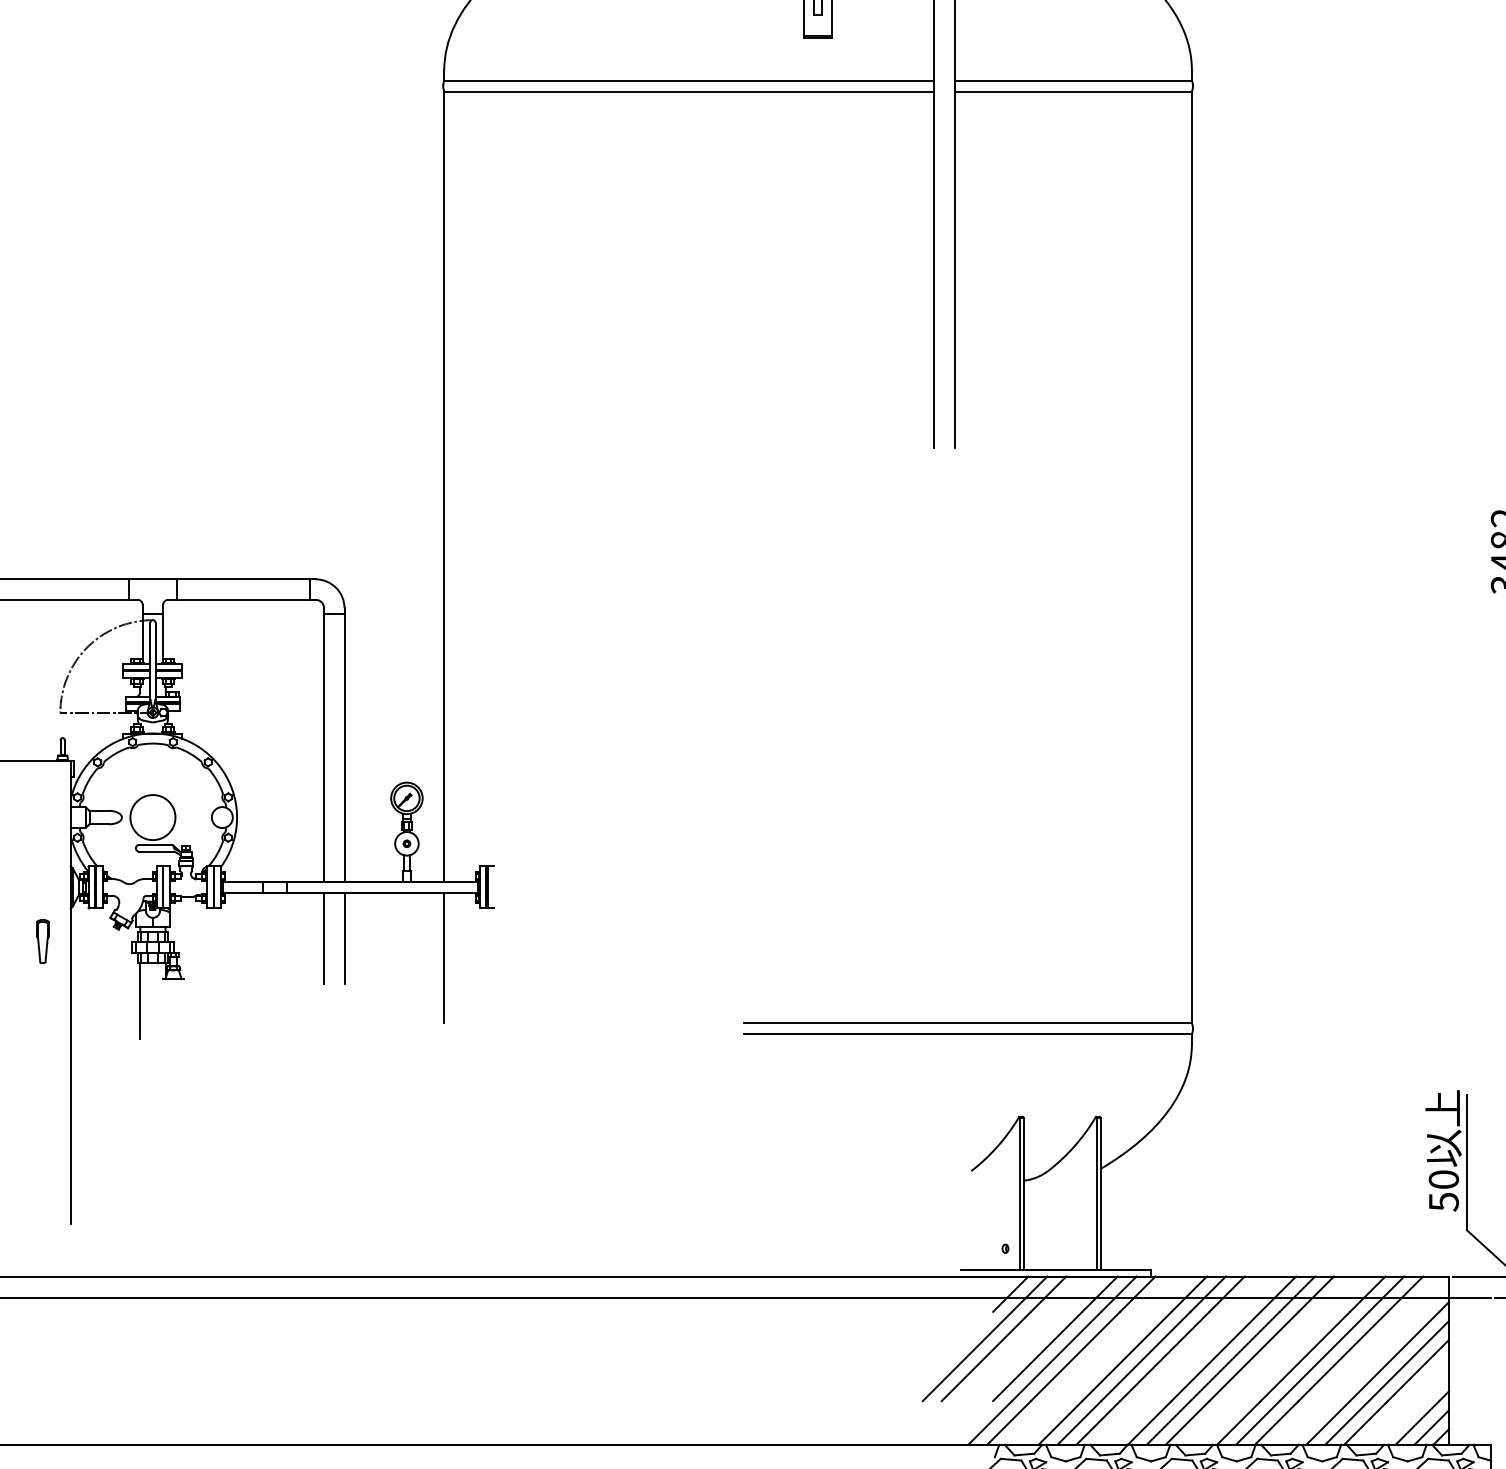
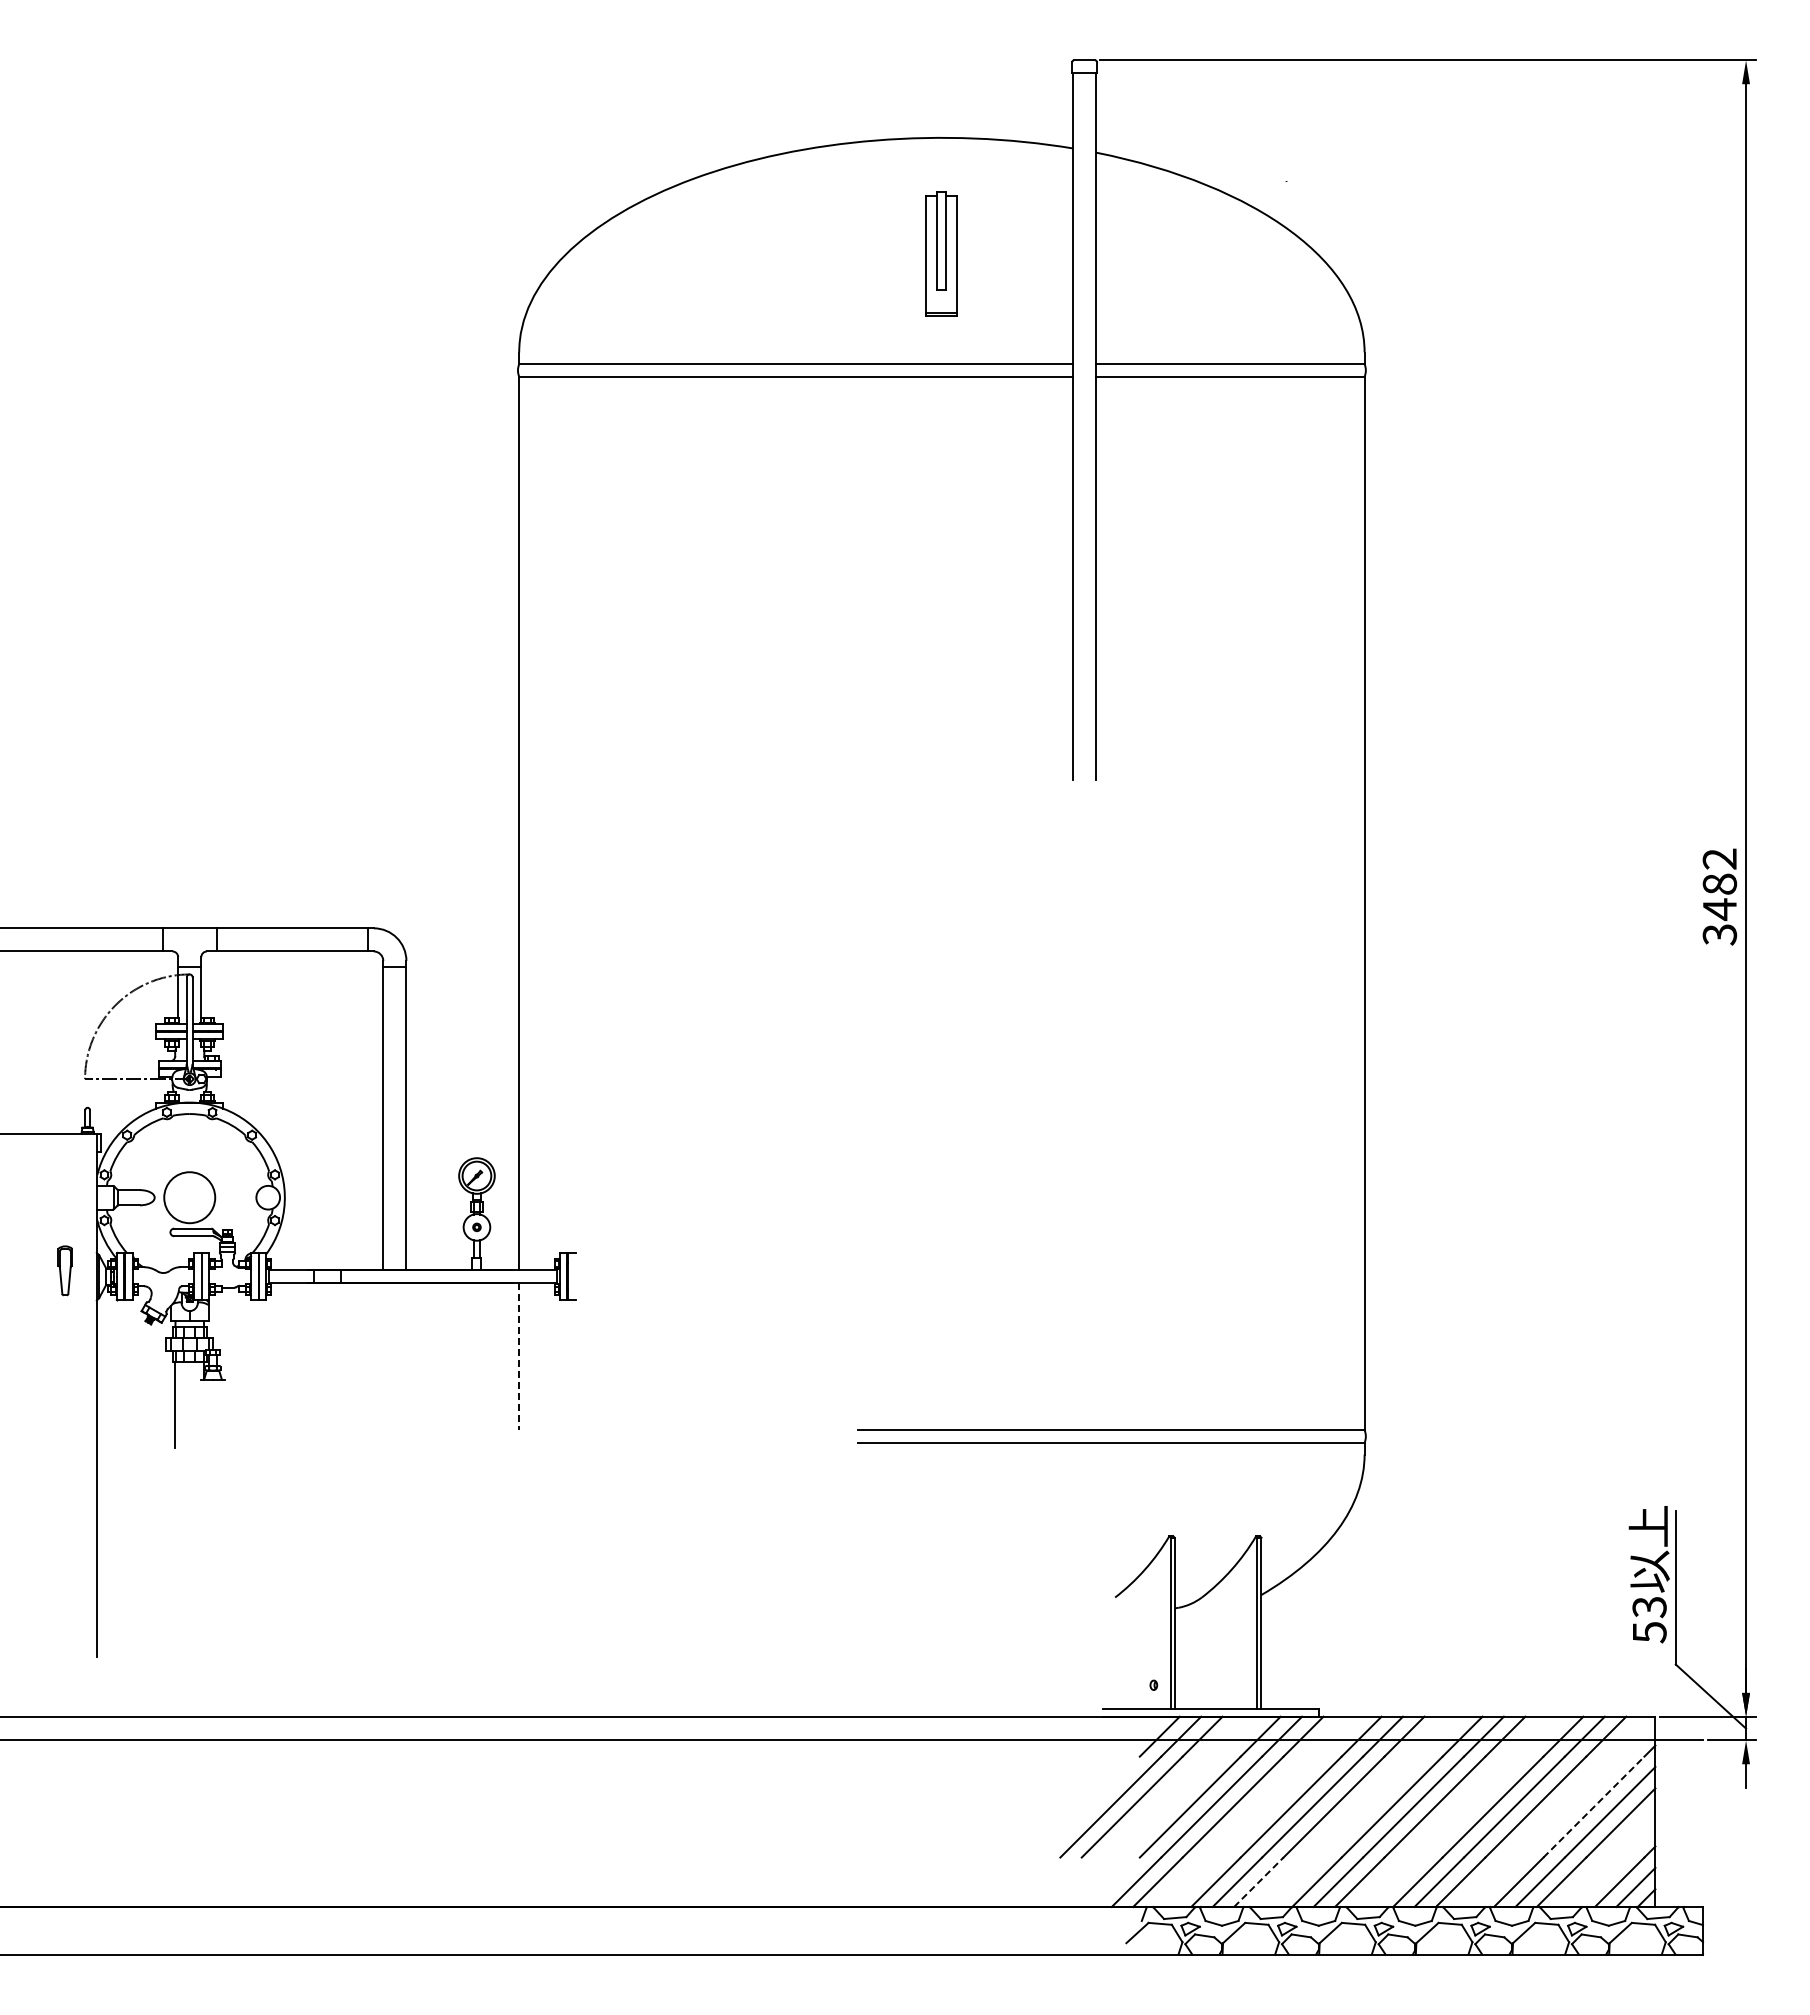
line: (324, 938) -> (383, 1334), removed
line: (344, 938) -> (406, 1334), removed
part: (42, 941) -> (64, 1270), moved
line: (444, 957) -> (519, 1356), solid -> dashed
text: (1443, 1179) -> (1649, 1607), 50 -> 53
line: (1395, 1355) -> (1594, 1806), solid -> dashed
line: (1098, 1423) -> (1258, 1882), solid -> dashed

